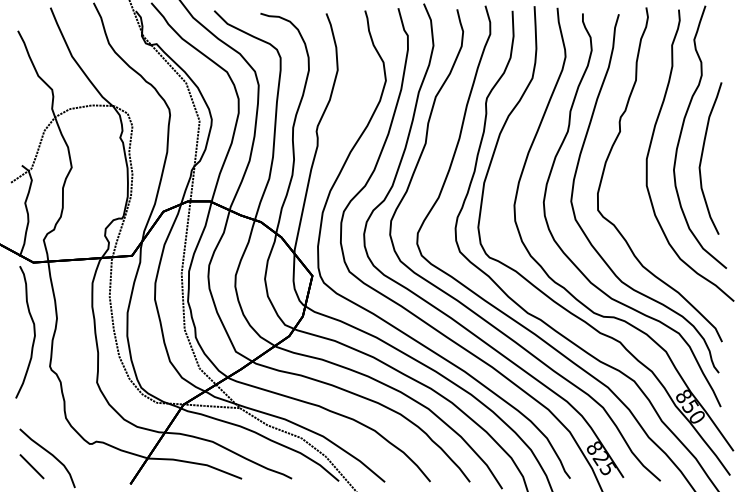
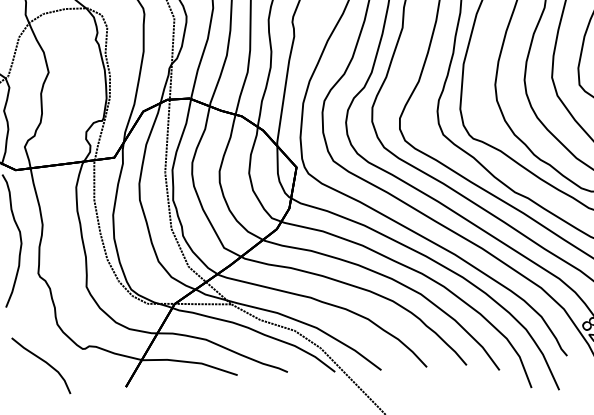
line: (31, 466) -> (25, 374), removed

